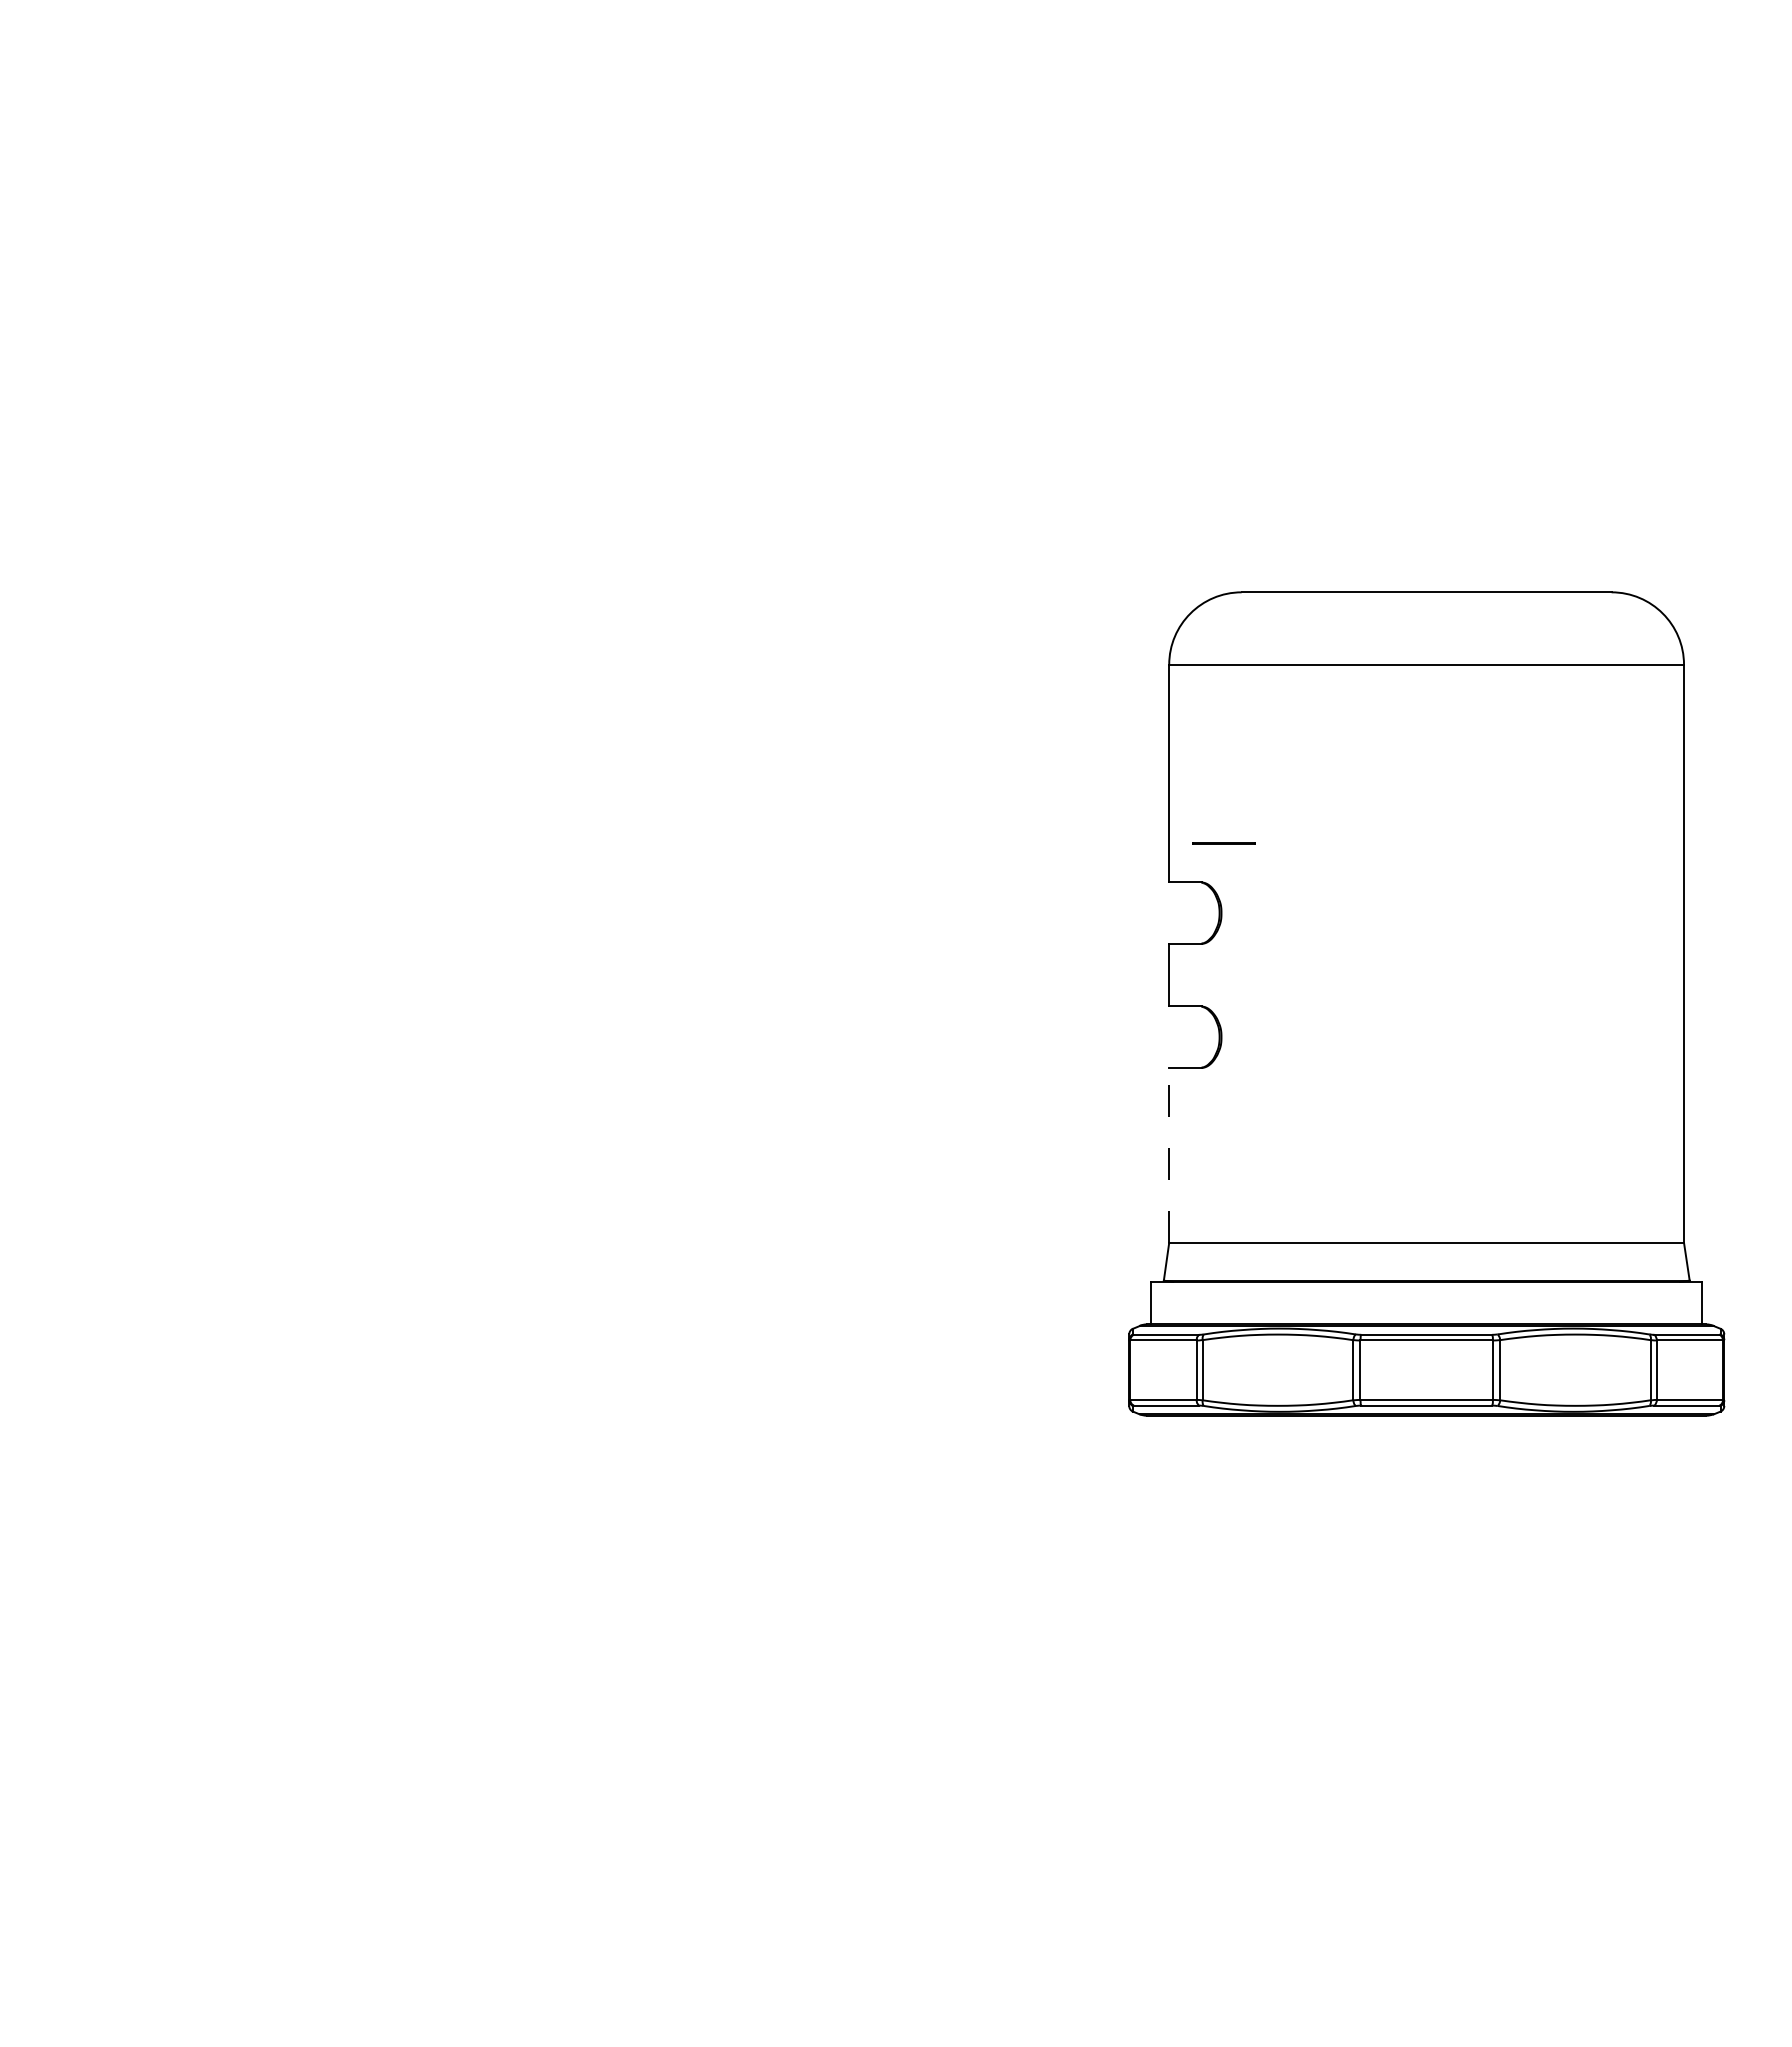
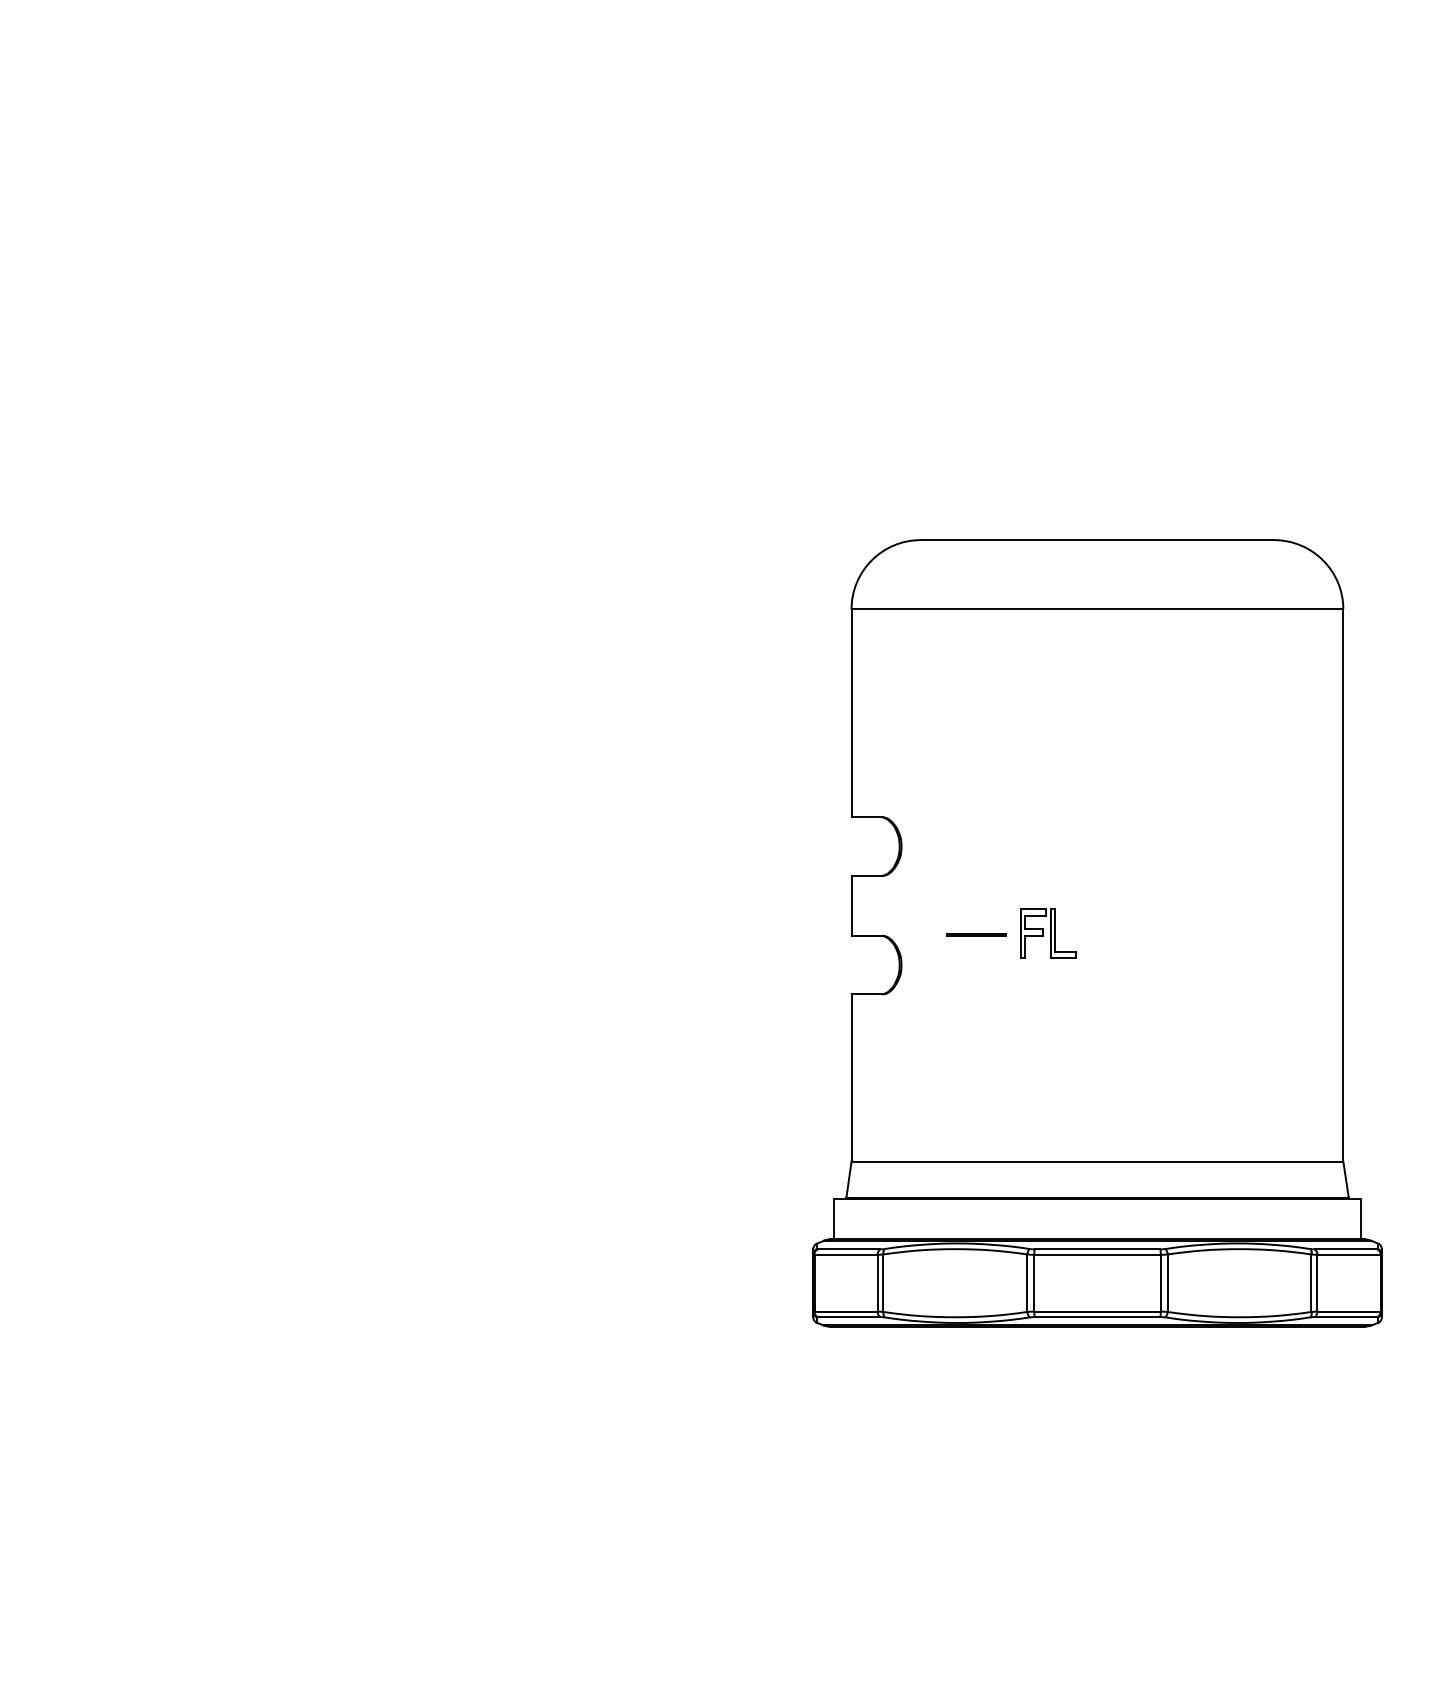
line: (1223, 843) -> (976, 934), moved
part: (1374, 1004) -> (1047, 933), added
line: (1169, 1155) -> (851, 1078), dashed -> solid

